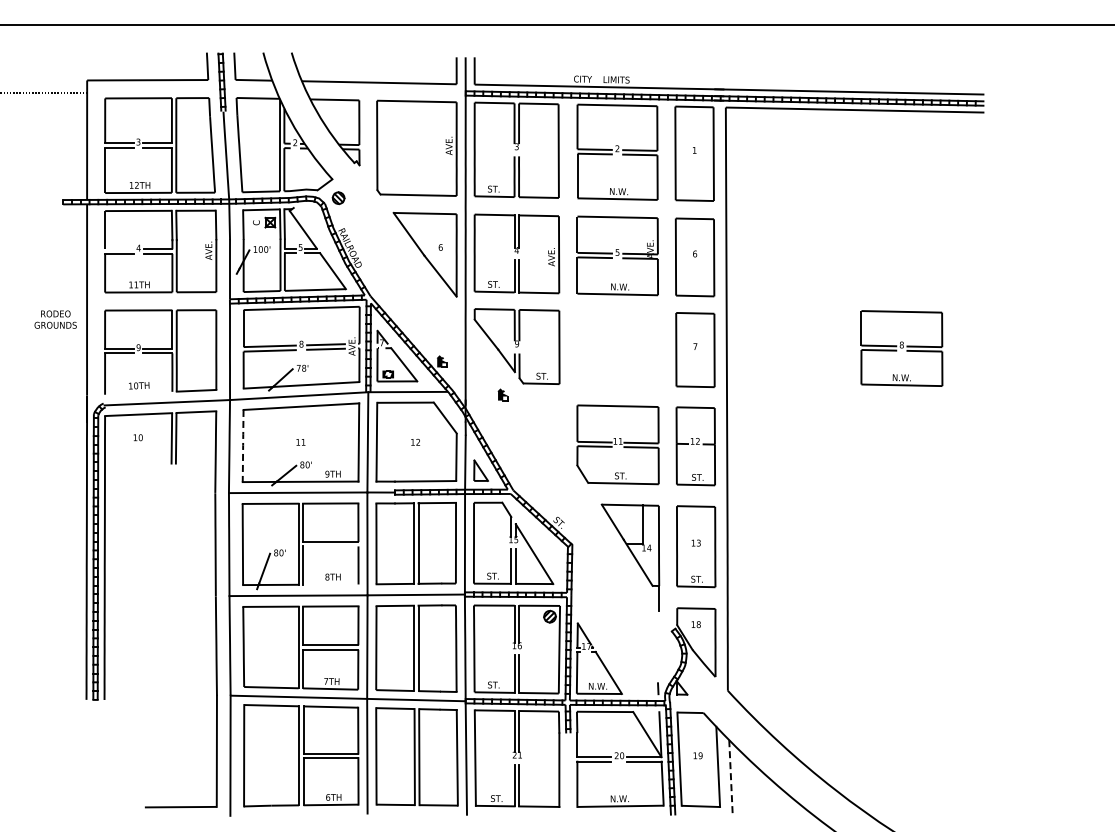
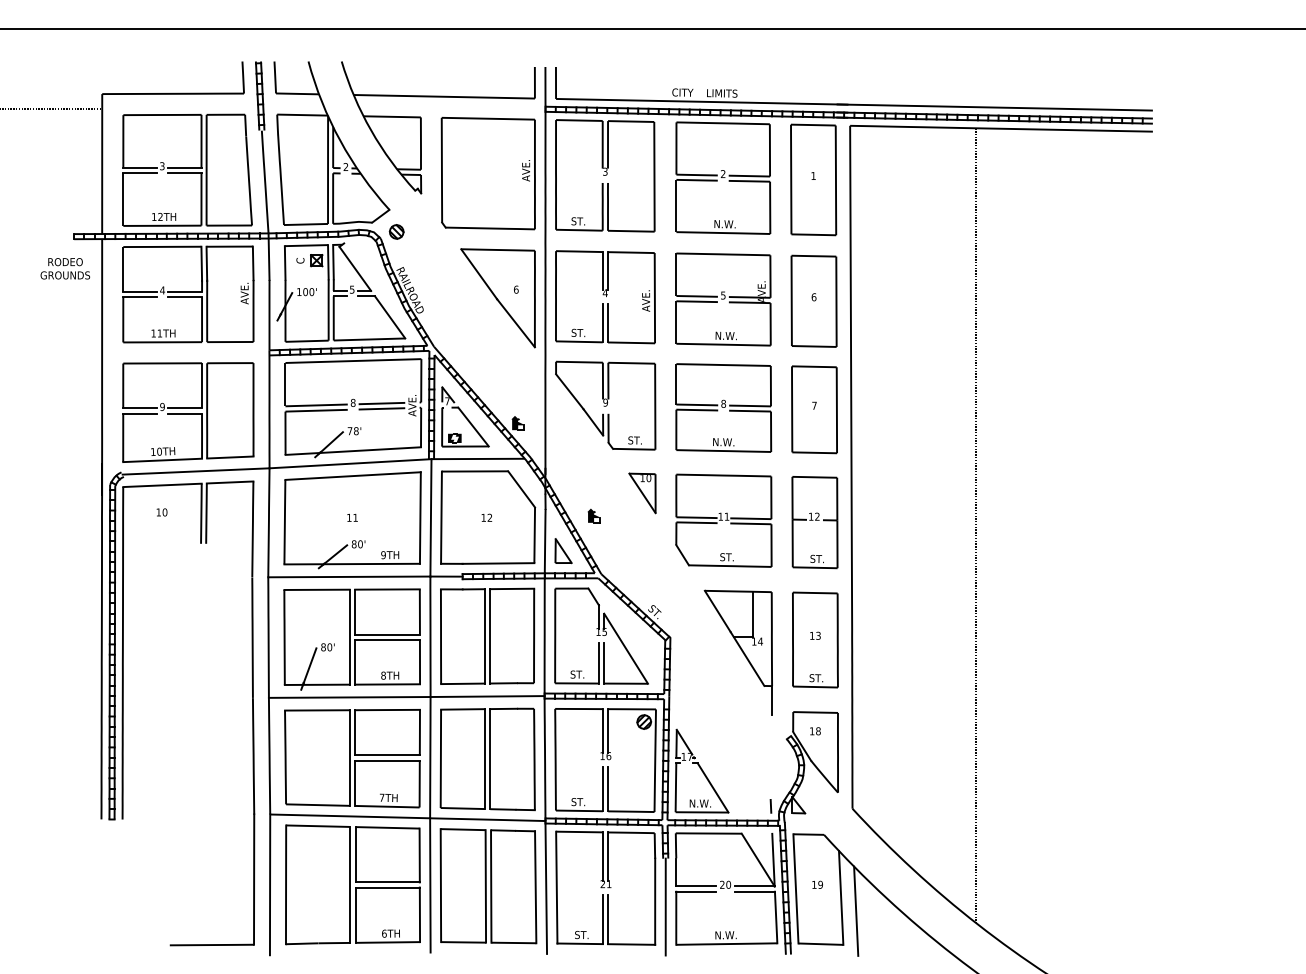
line: (119, 249) -> (140, 292), added
text: (55, 319) -> (65, 268), moved
part: (901, 348) -> (723, 407), moved
line: (138, 392) -> (162, 459), added
part: (502, 394) -> (593, 515), moved
part: (548, 421) -> (642, 493), added
line: (243, 445) -> (285, 521), dashed -> solid
line: (833, 448) -> (976, 525), added
line: (330, 546) -> (387, 639), added
line: (330, 584) -> (387, 684), added
line: (568, 774) -> (665, 906), added
line: (731, 778) -> (856, 911), dashed -> solid

